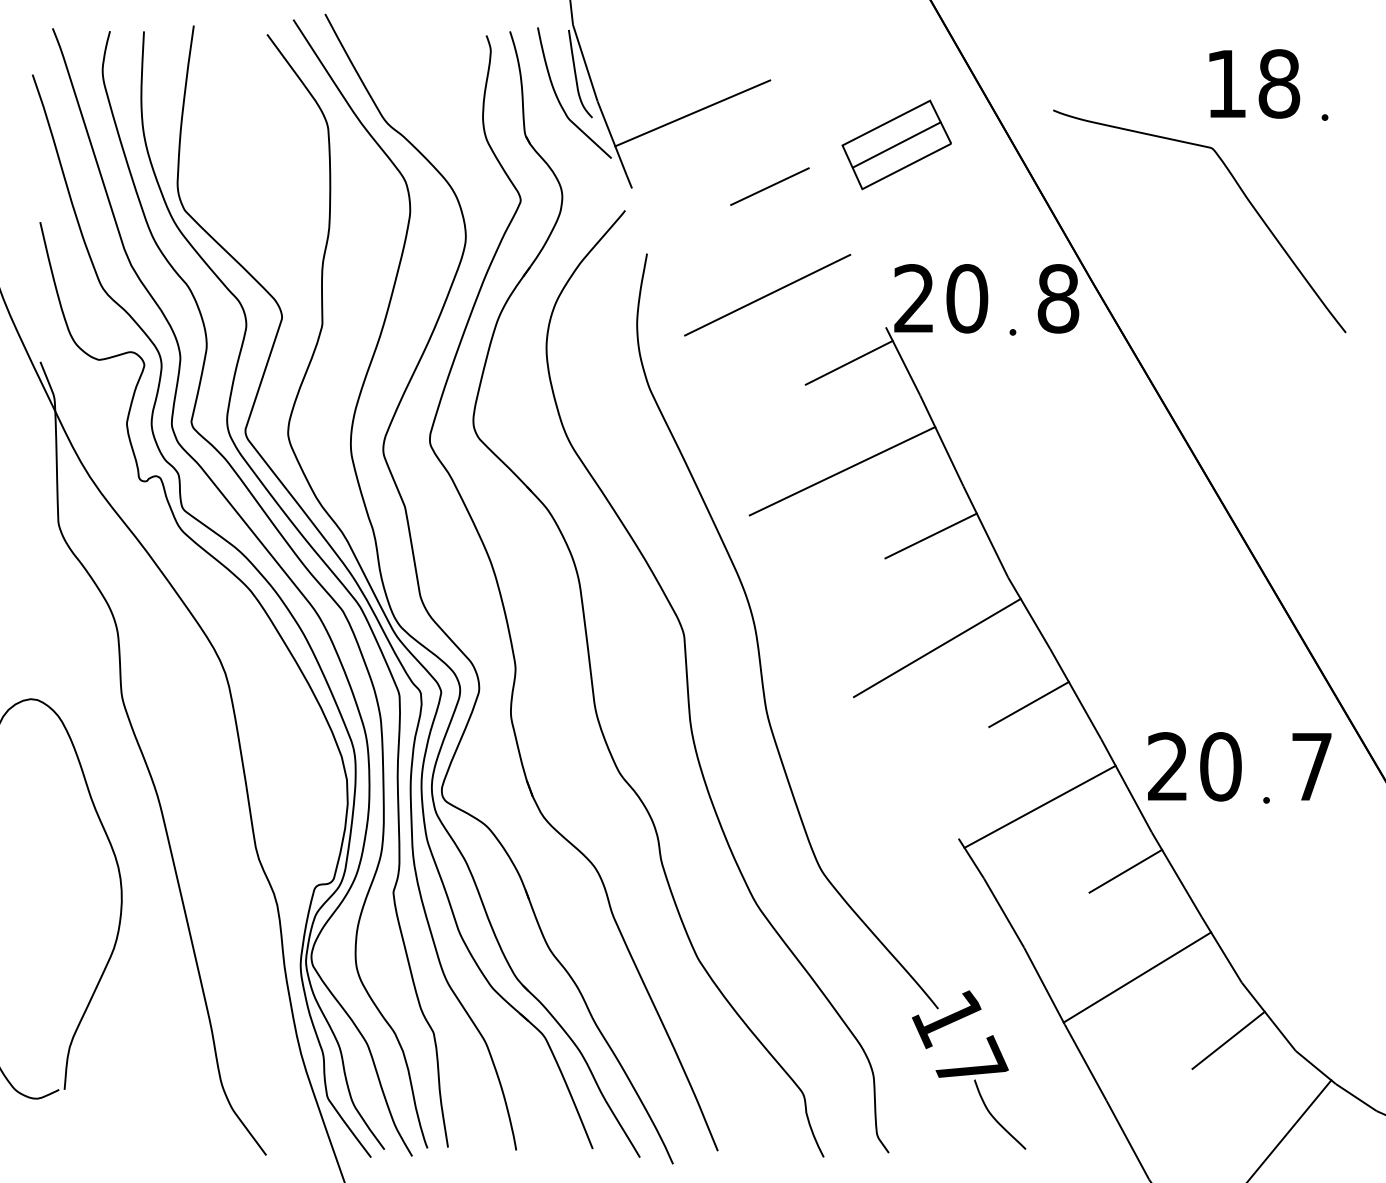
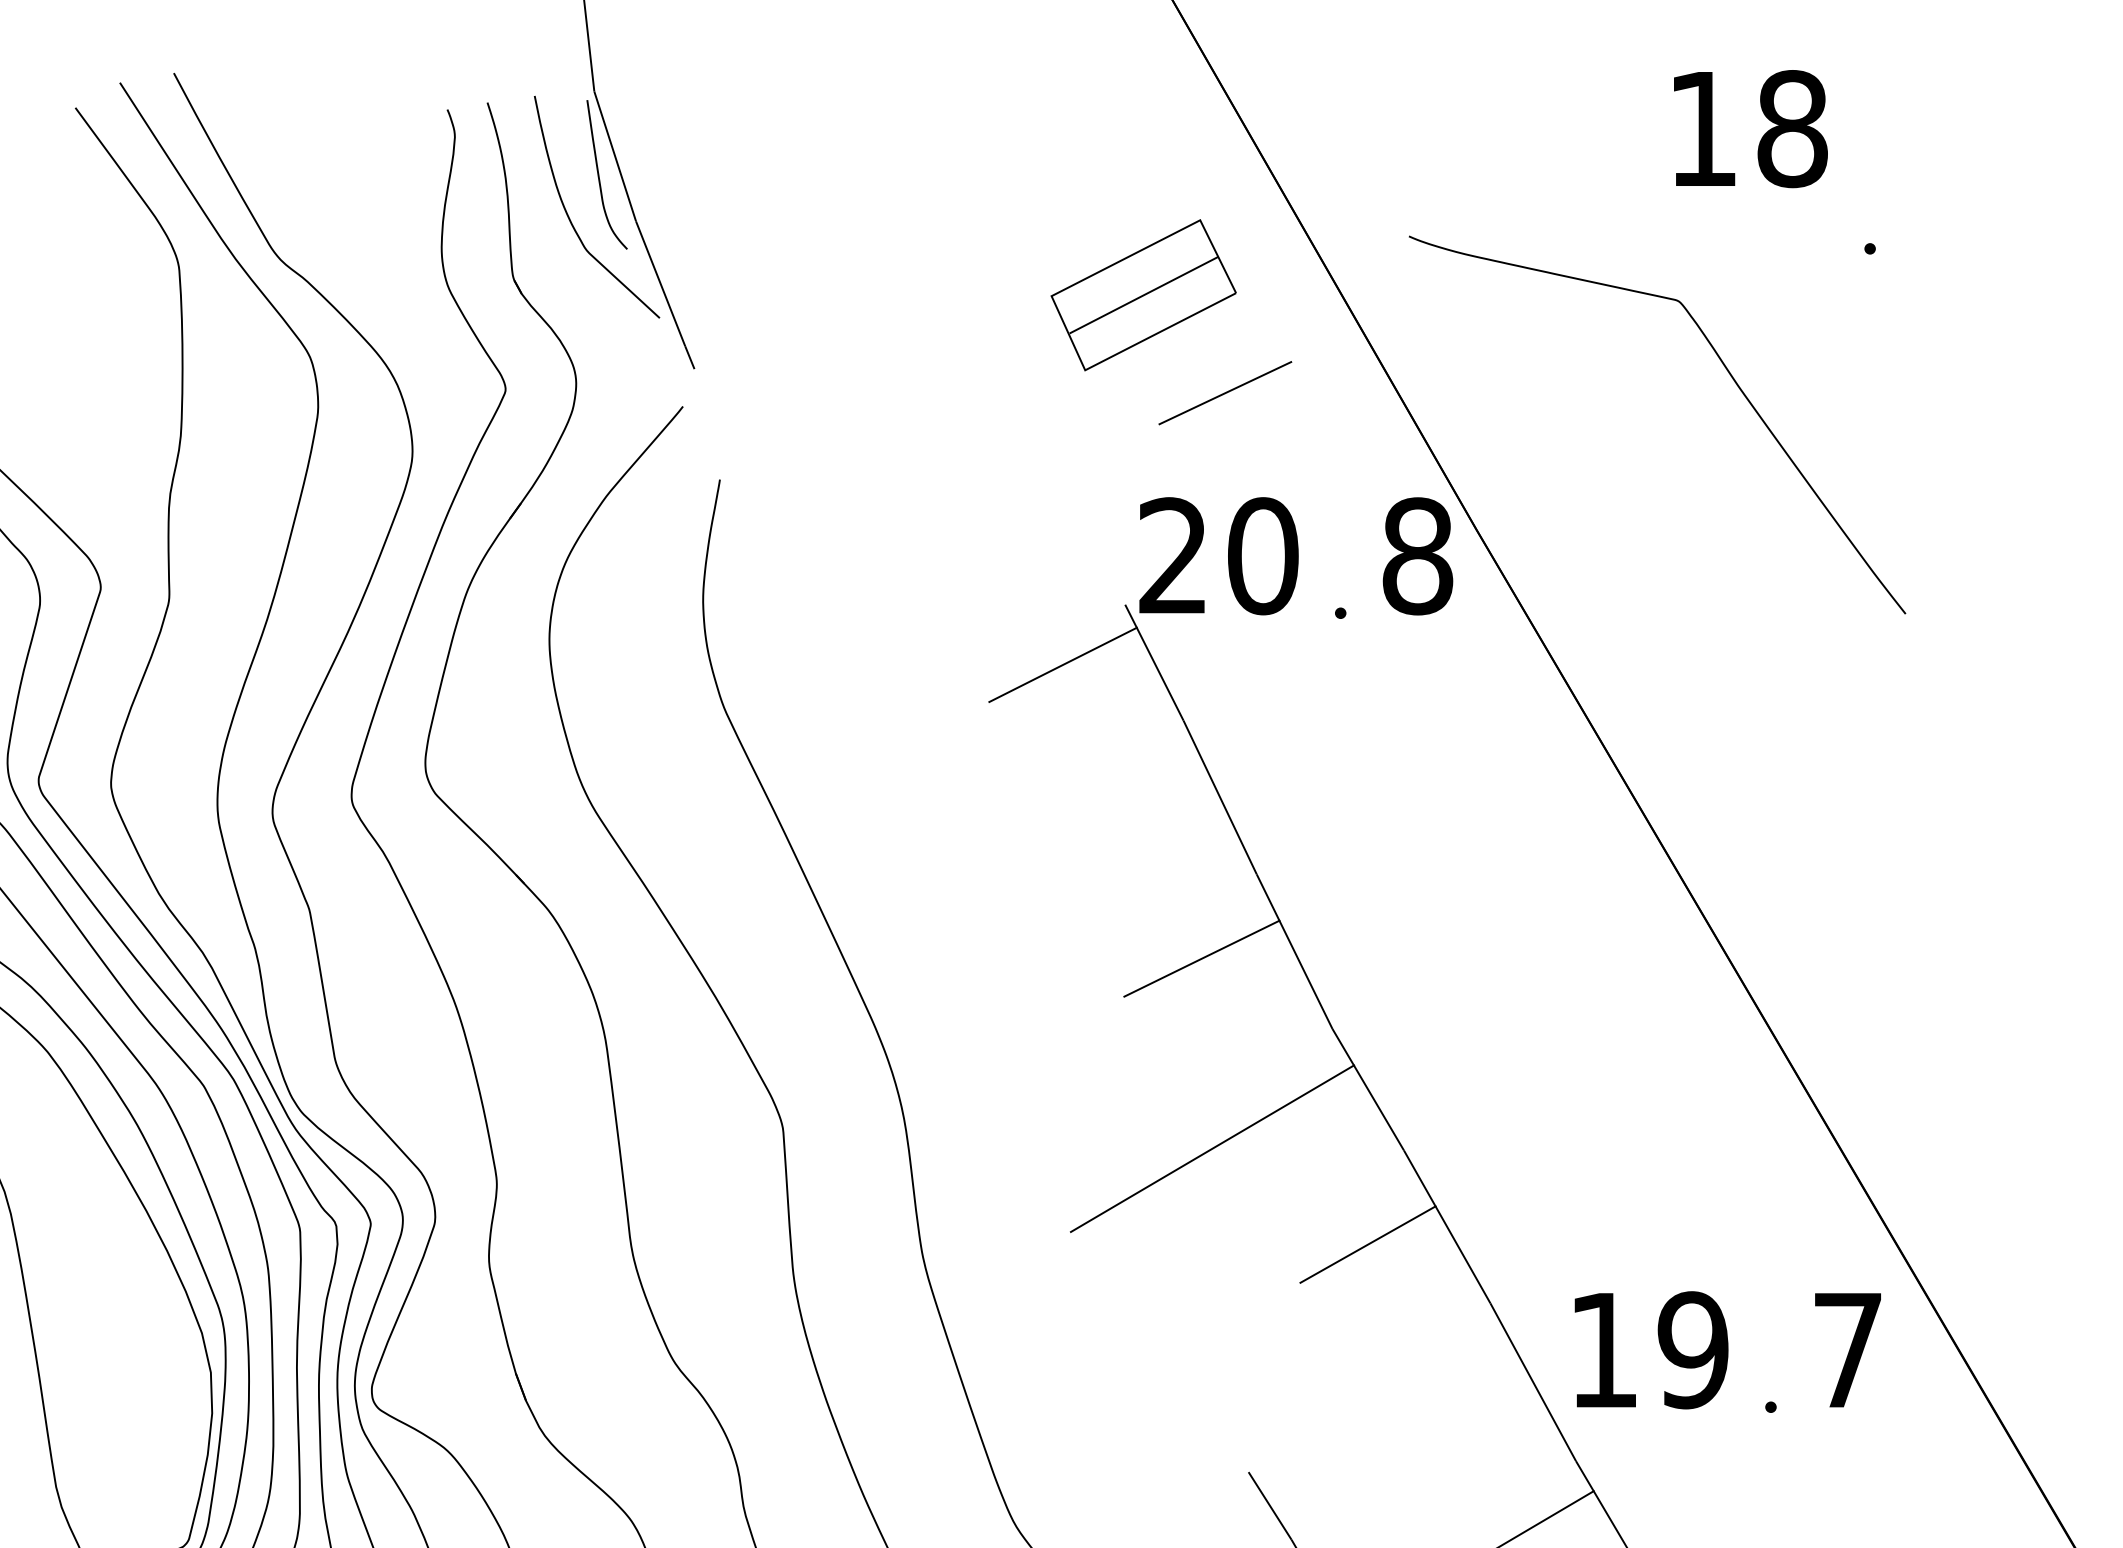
text: (1254, 83) -> (1750, 128), moved
line: (692, 113) -> (797, 241), removed
line: (769, 186) -> (1224, 392), moved
line: (767, 294) -> (924, 548), removed
line: (842, 471) -> (1051, 849), removed
text: (1194, 766) -> (1648, 1349), 20 -> 19
line: (1039, 806) -> (1385, 1417), removed

